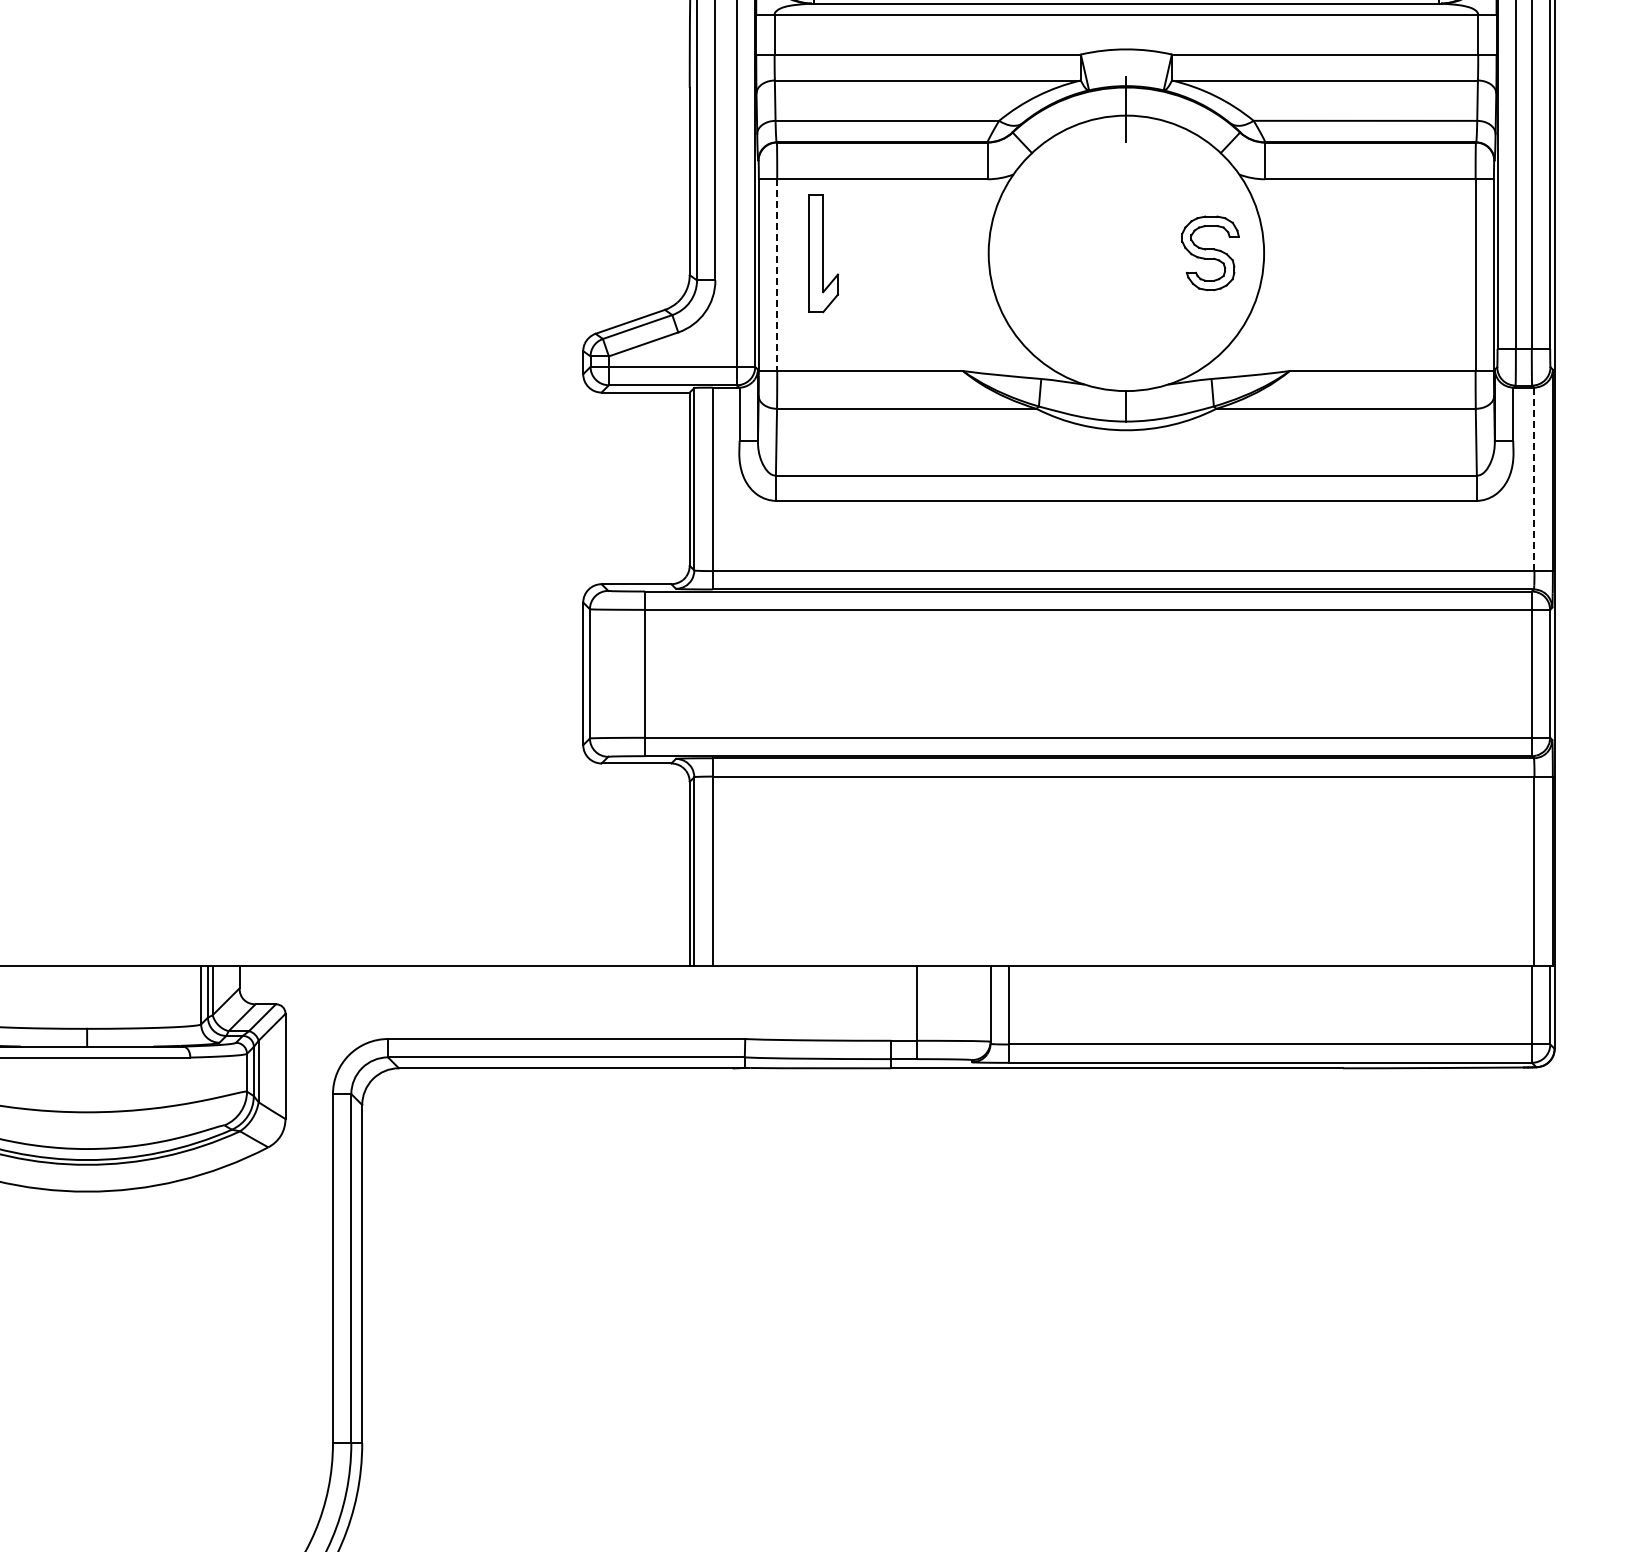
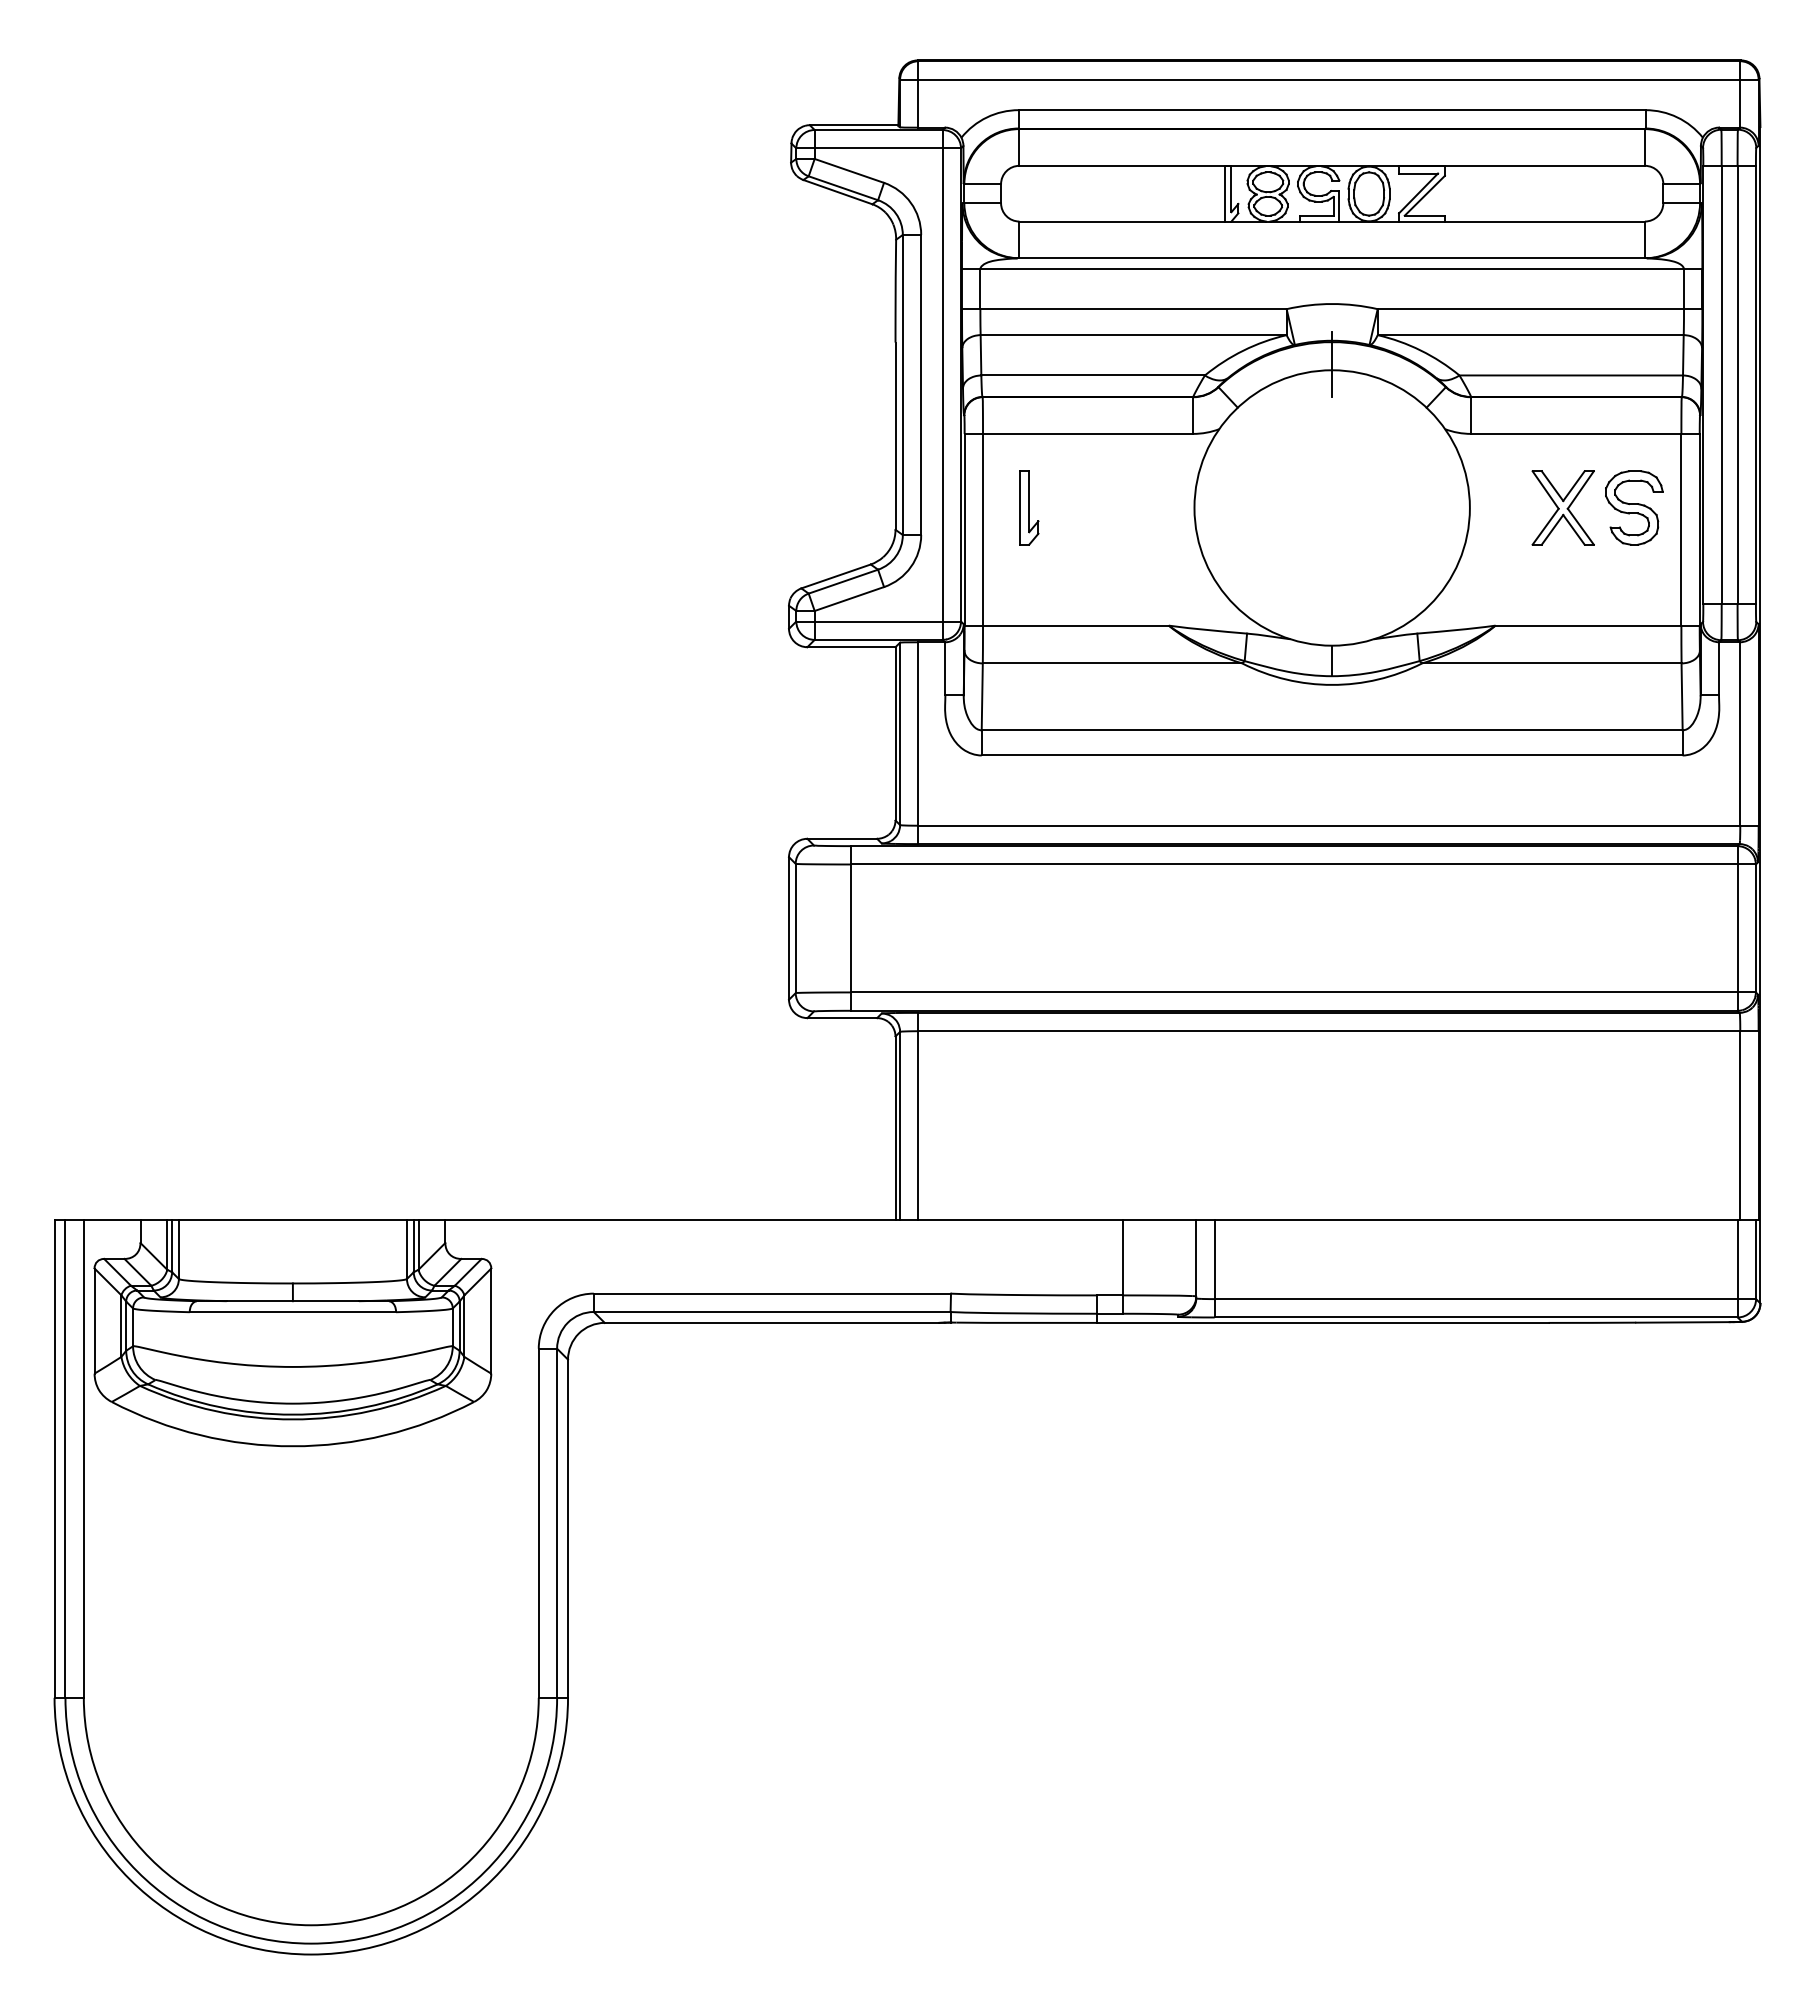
part: (823, 252) -> (1029, 507), size x0.62
part: (1210, 252) -> (1634, 507), moved
part: (1356, 252) -> (1562, 507), added
line: (777, 274) -> (983, 529), dashed -> solid
line: (1534, 479) -> (1740, 734), dashed -> solid

